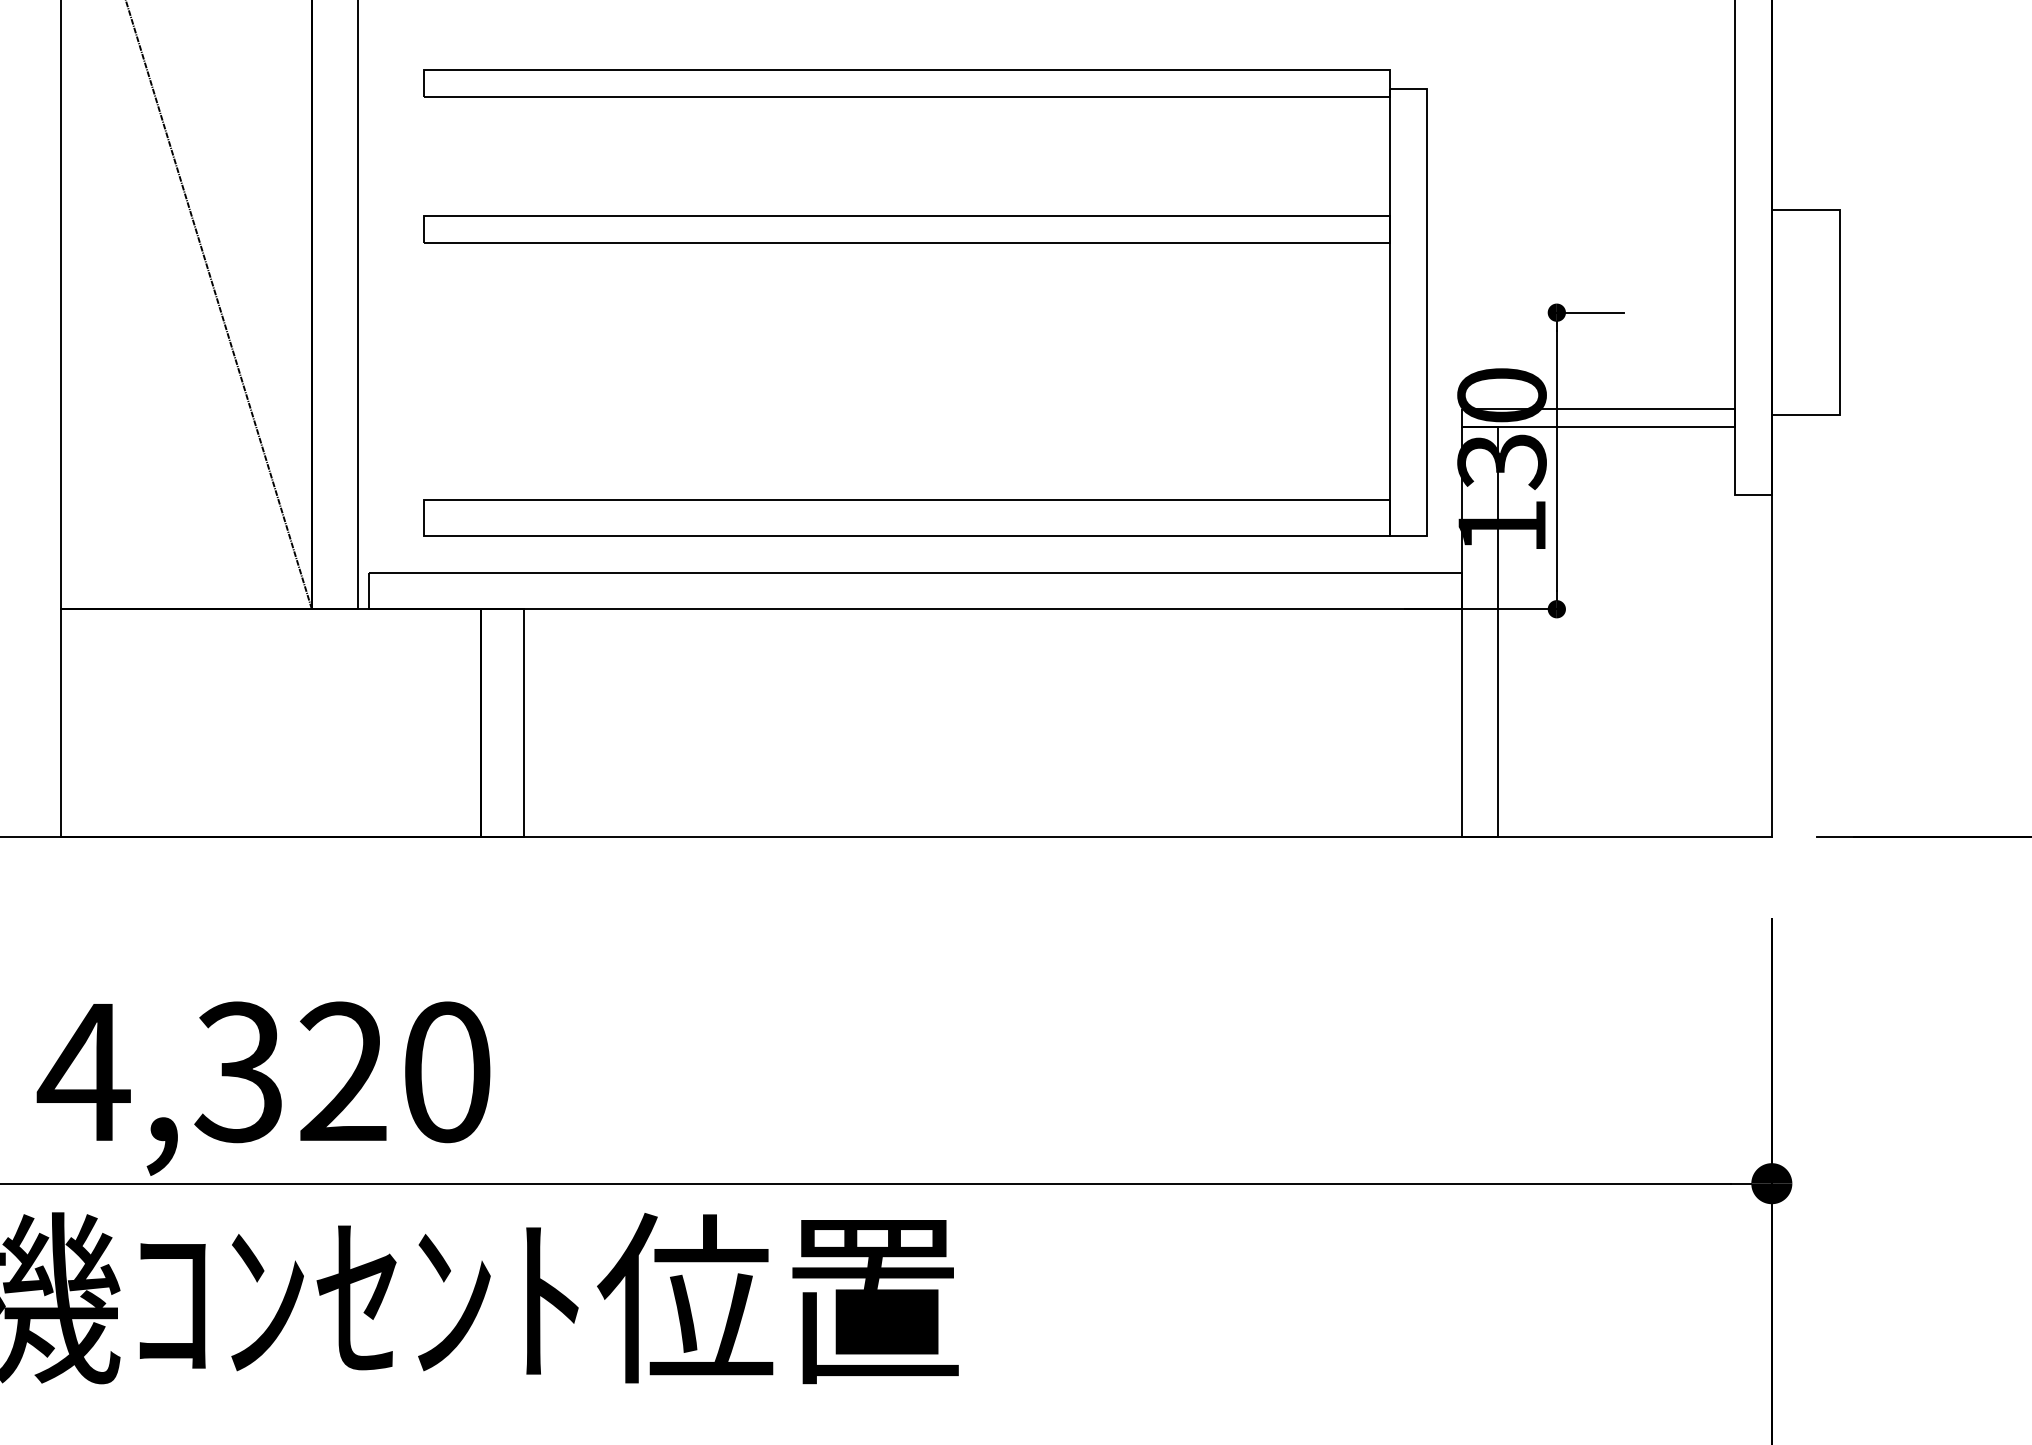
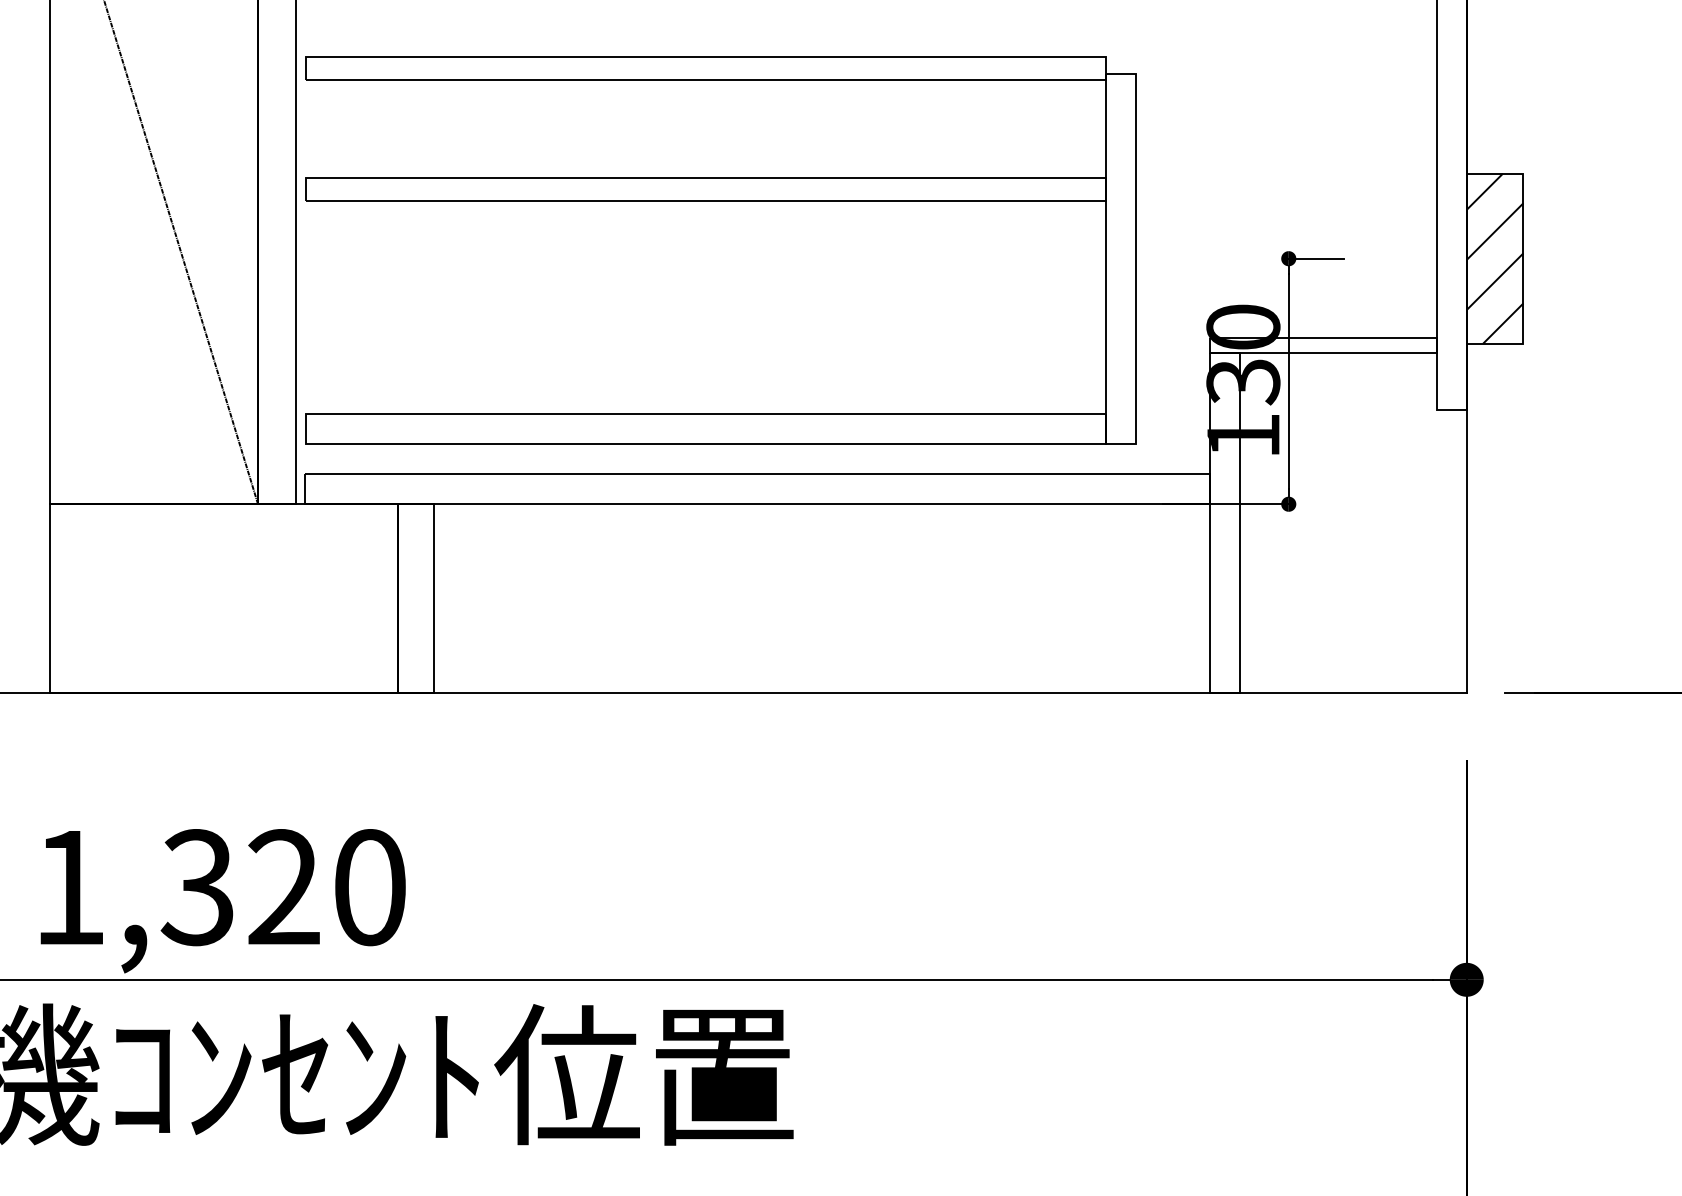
part: (925, 243) -> (721, 201), moved
hatch: (1805, 312) -> (1494, 258), added
text: (83, 1072) -> (68, 887), 4,320 -> 1,320

